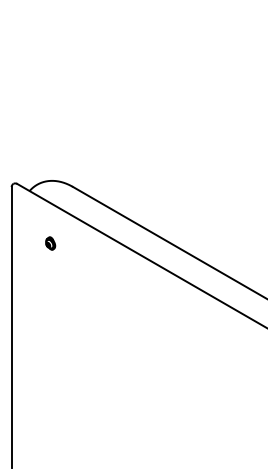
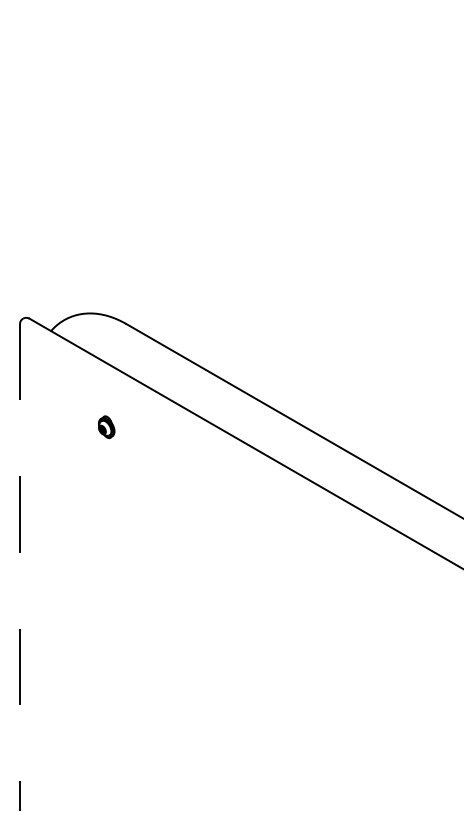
part: (50, 243) -> (106, 427), moved
line: (11, 328) -> (19, 569), solid -> dashed

